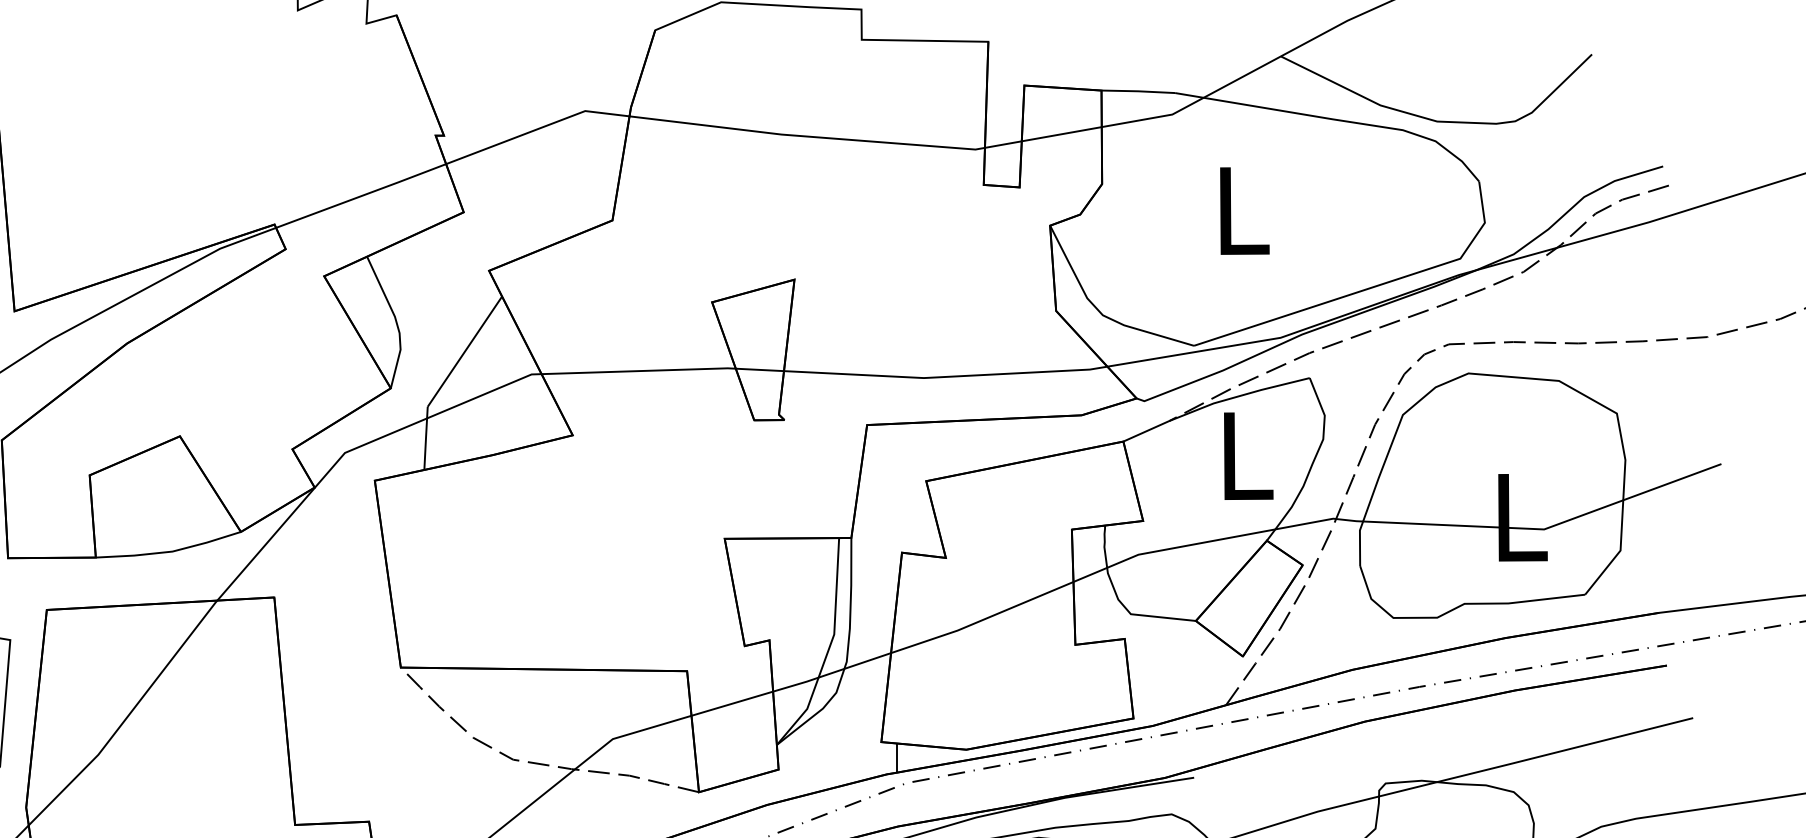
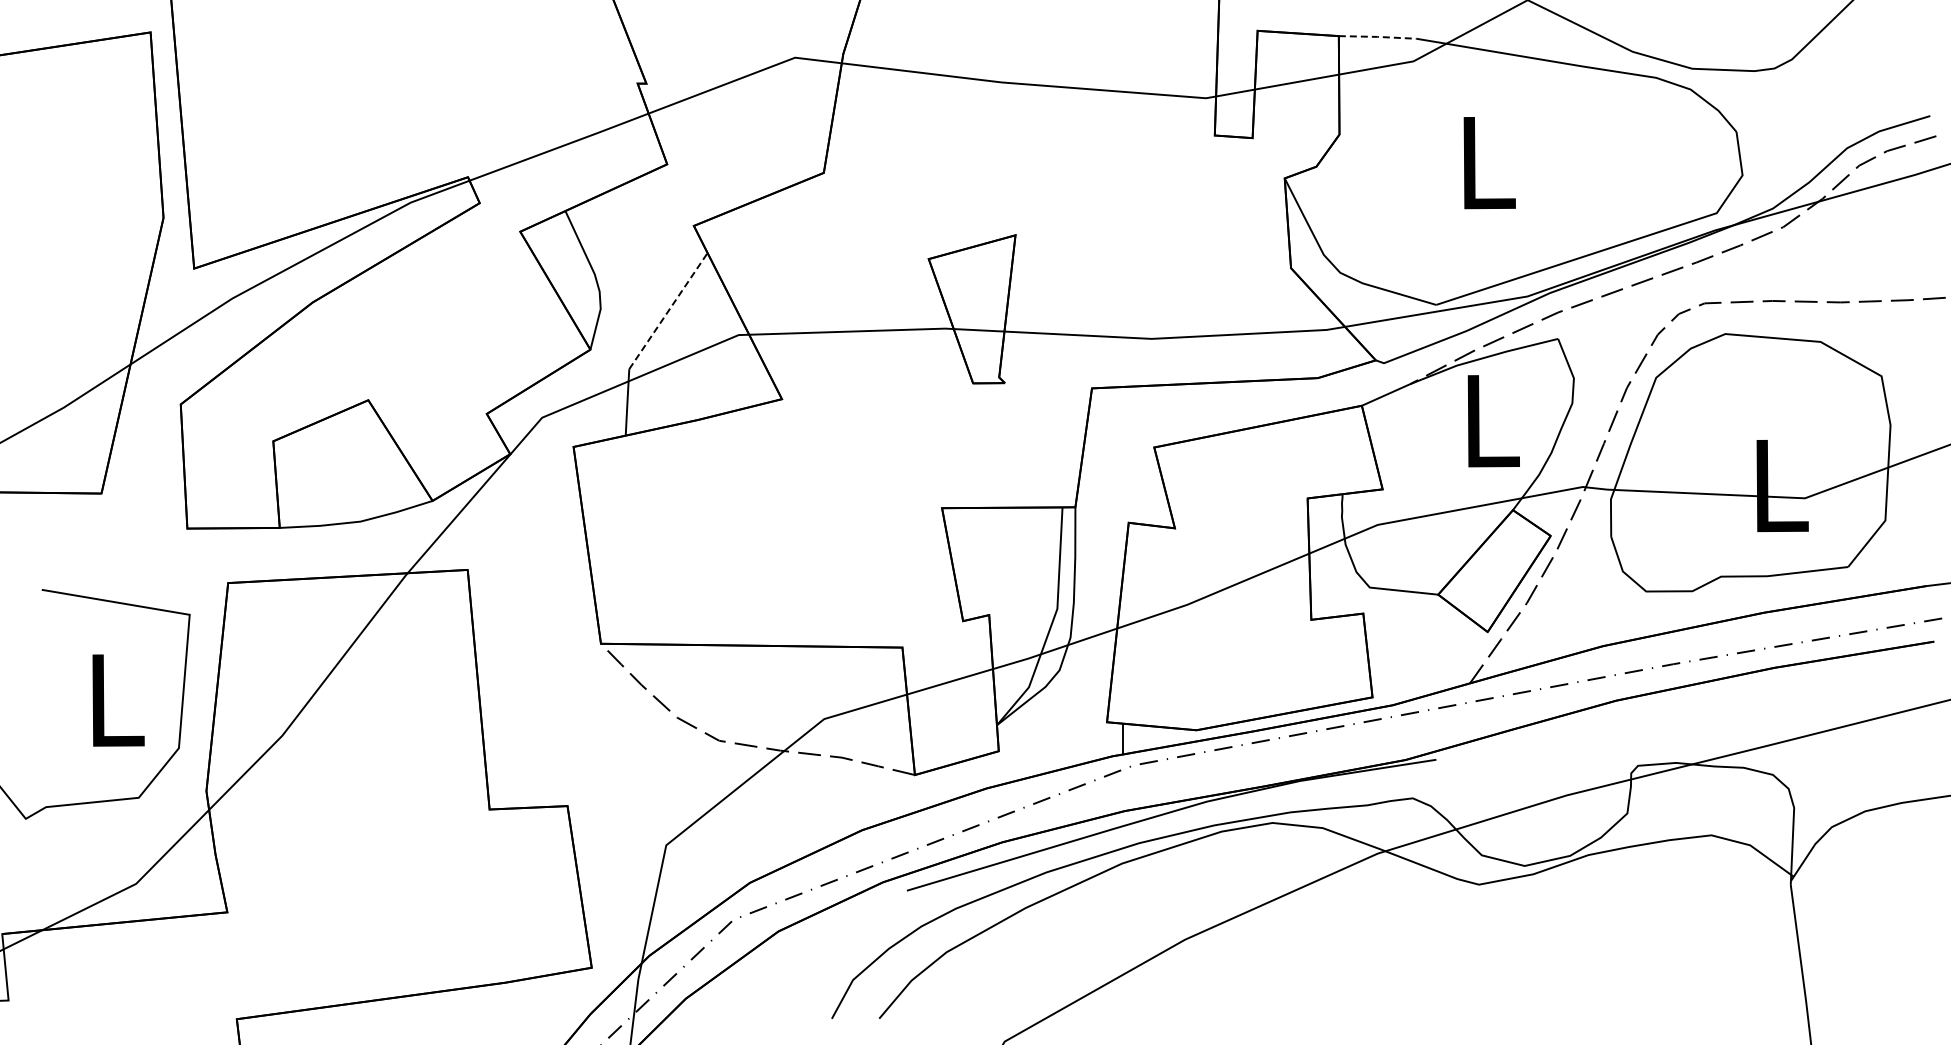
line: (1138, 90) -> (1377, 36), solid -> dashed
line: (464, 351) -> (668, 310), solid -> dashed

